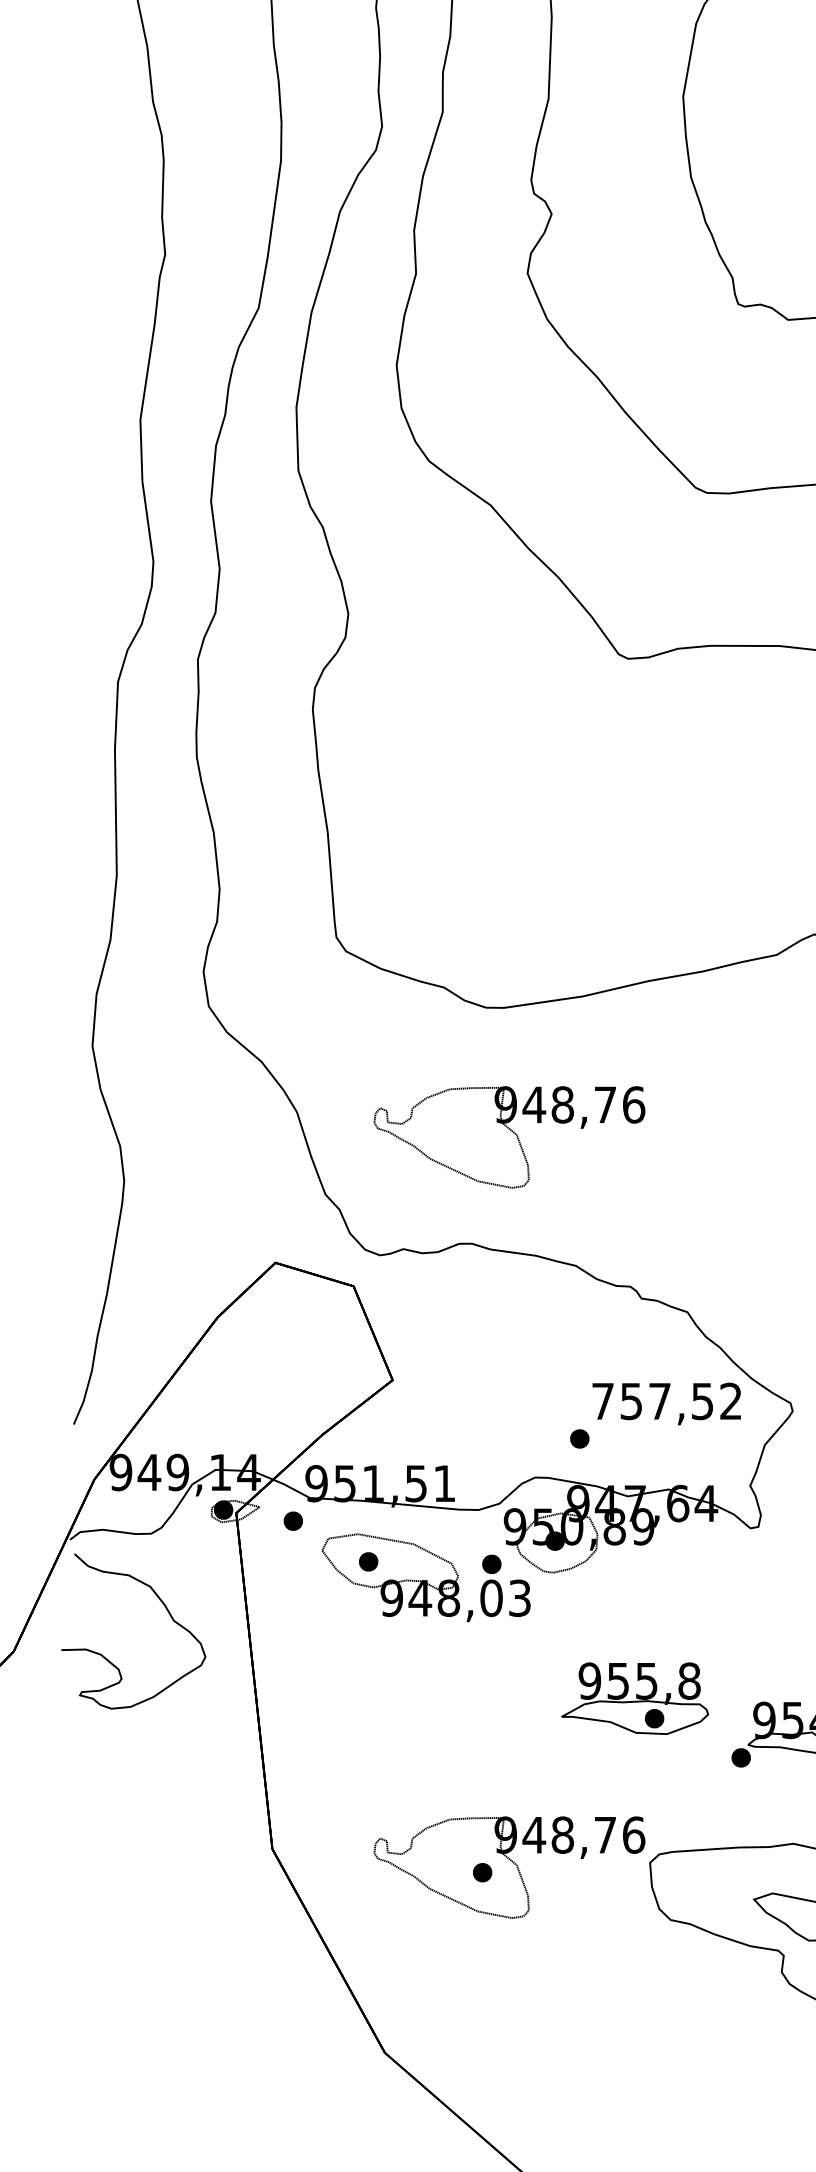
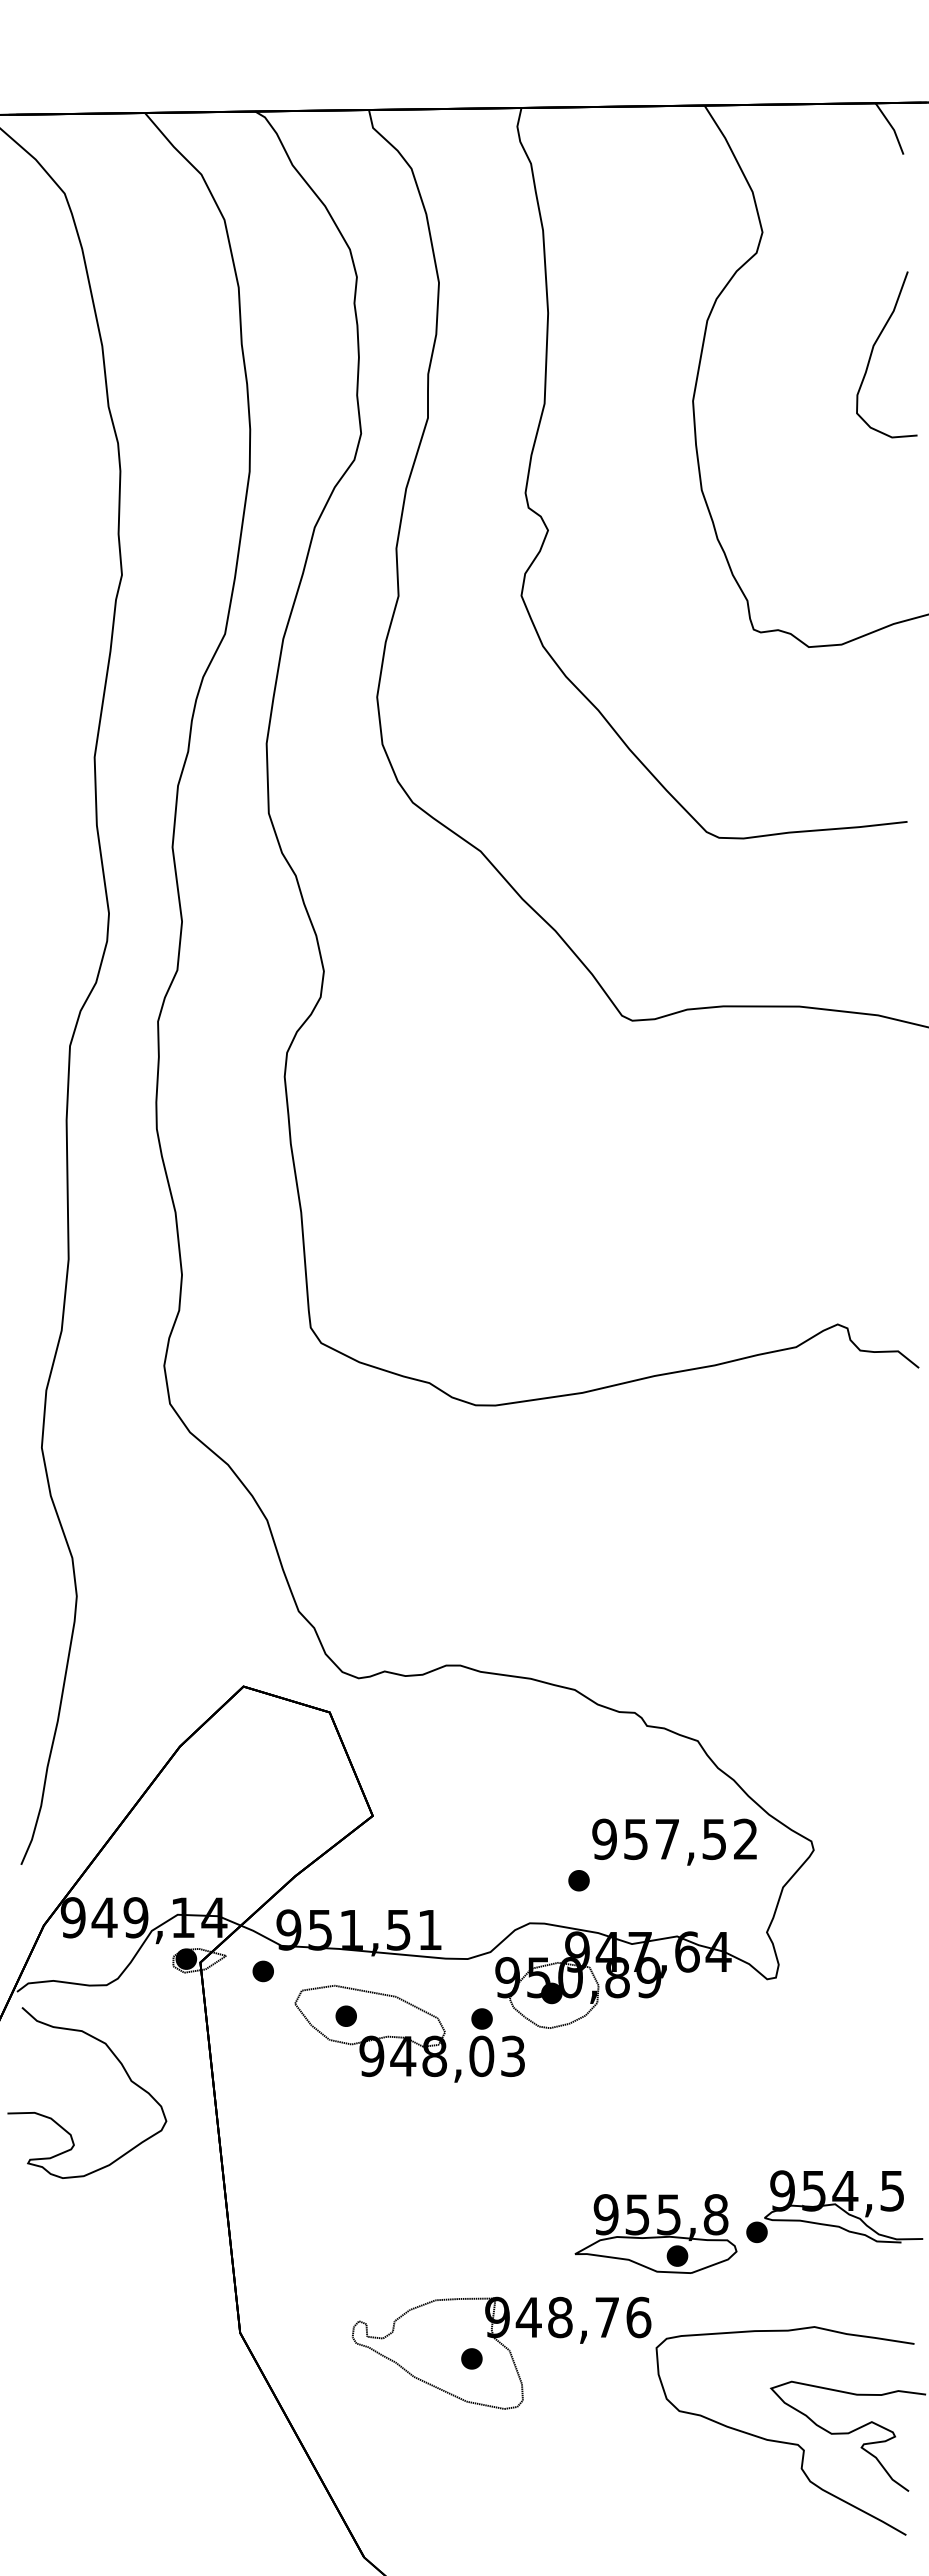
part: (509, 1136) -> (501, 1547), removed
text: (602, 1401) -> (604, 1839), 757,52 -> 957,52
part: (634, 1698) -> (655, 2233), moved

